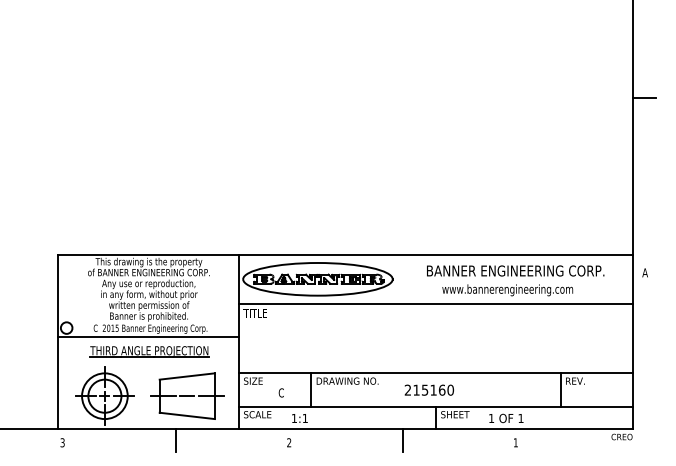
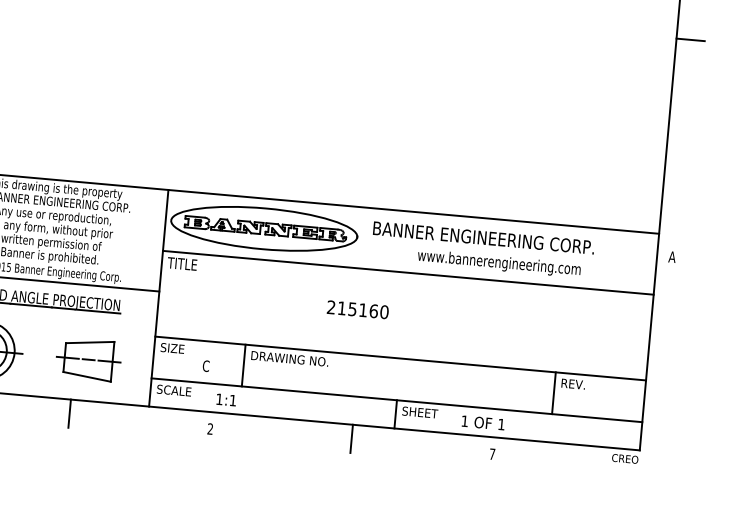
text: (515, 270) -> (483, 237), moved
text: (428, 389) -> (356, 308), moved
part: (187, 395) -> (89, 358), size x0.7
text: (515, 442) -> (492, 453), 1 -> 7

